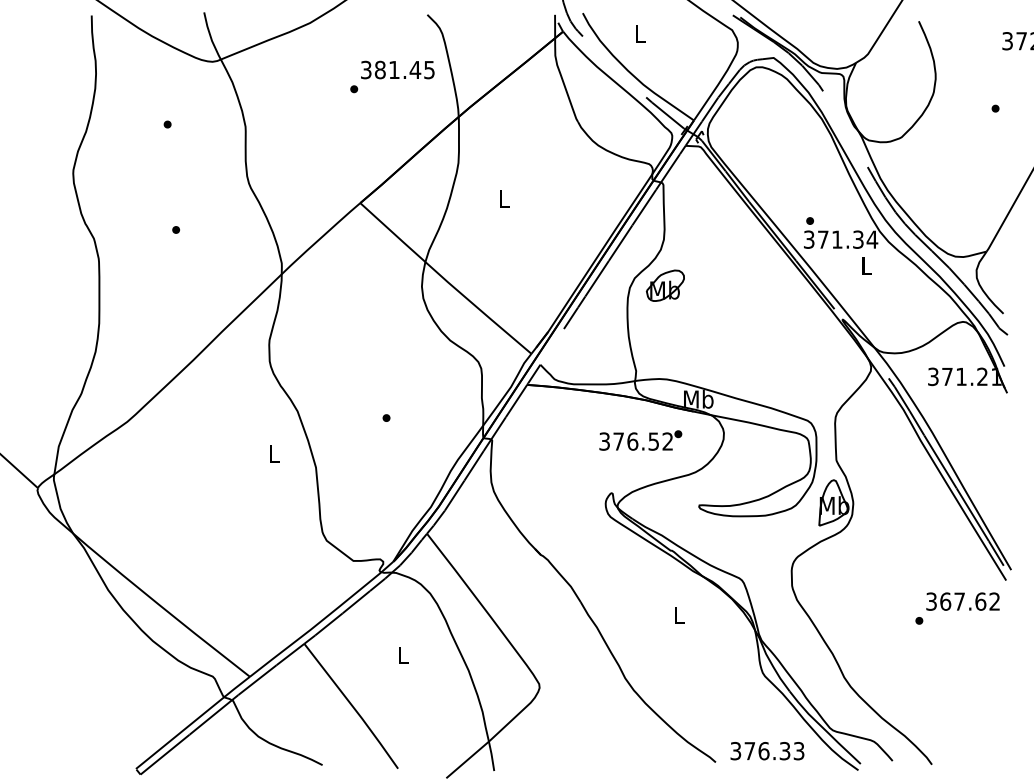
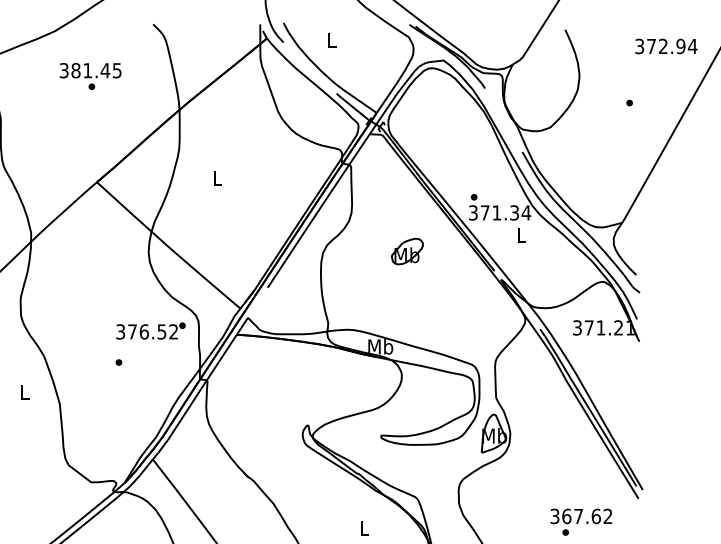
text: (397, 69) -> (90, 70), moved
part: (664, 285) -> (406, 251), moved
text: (640, 440) -> (150, 330), moved
text: (962, 601) -> (580, 516), moved

